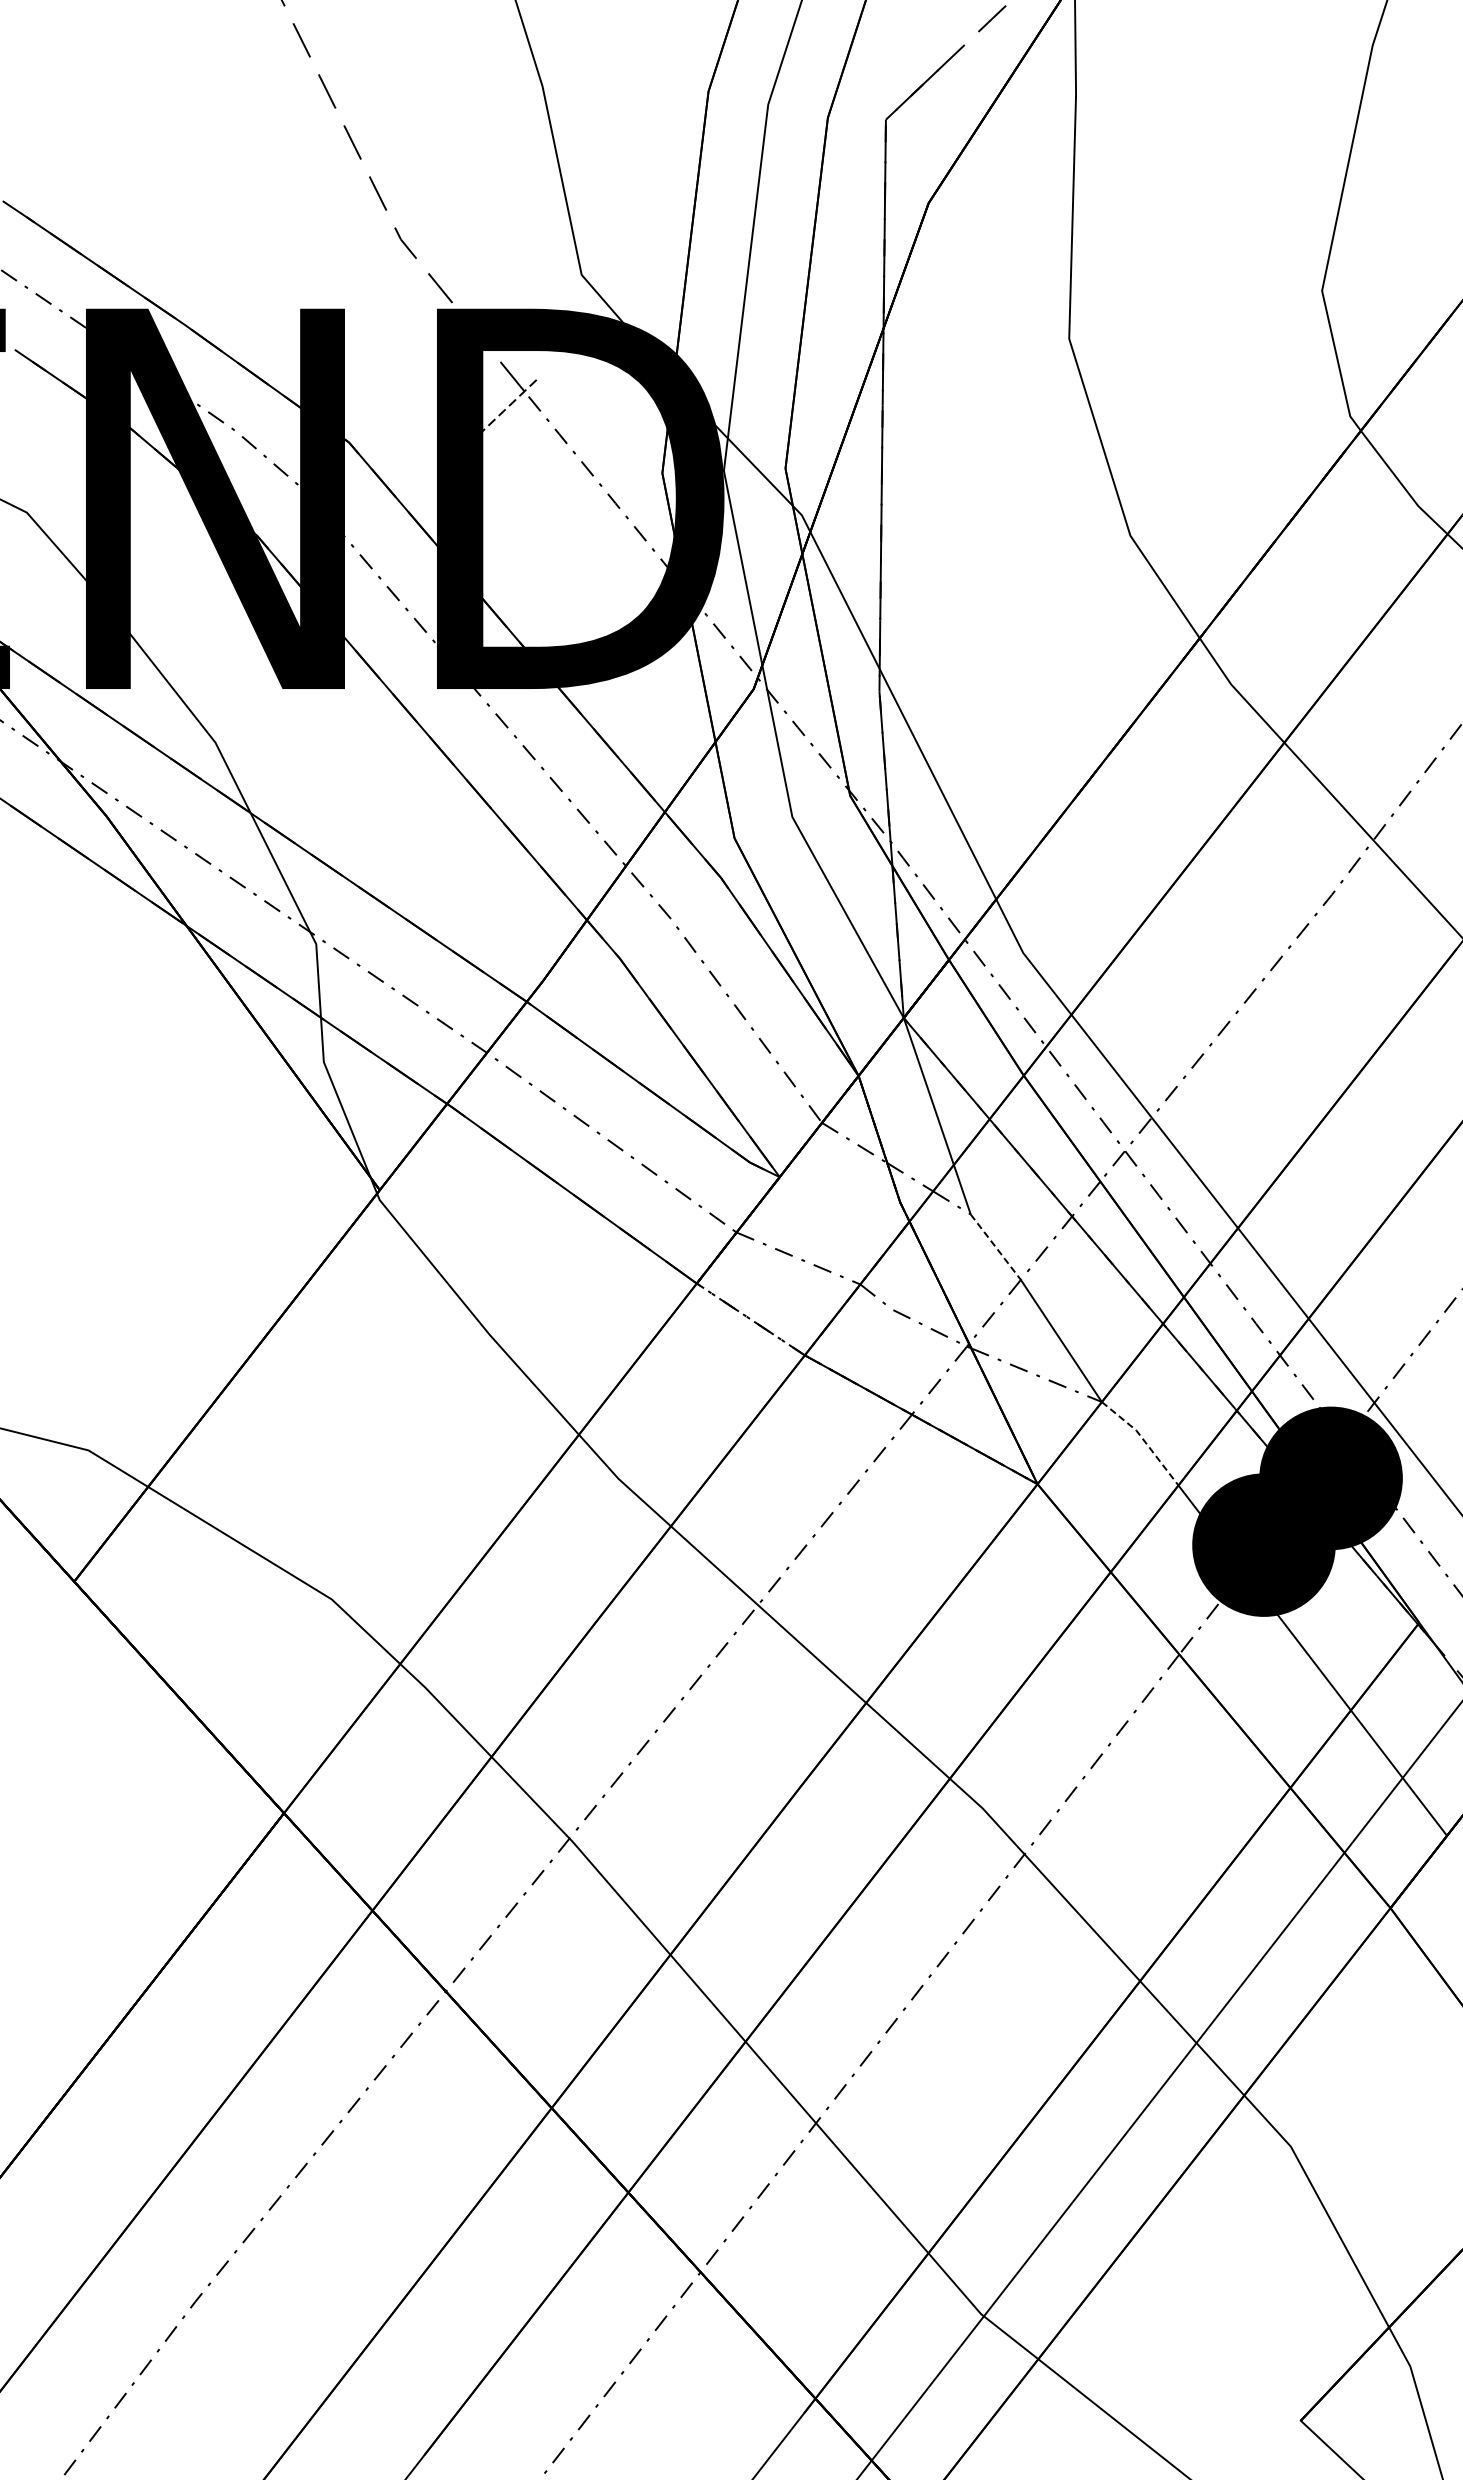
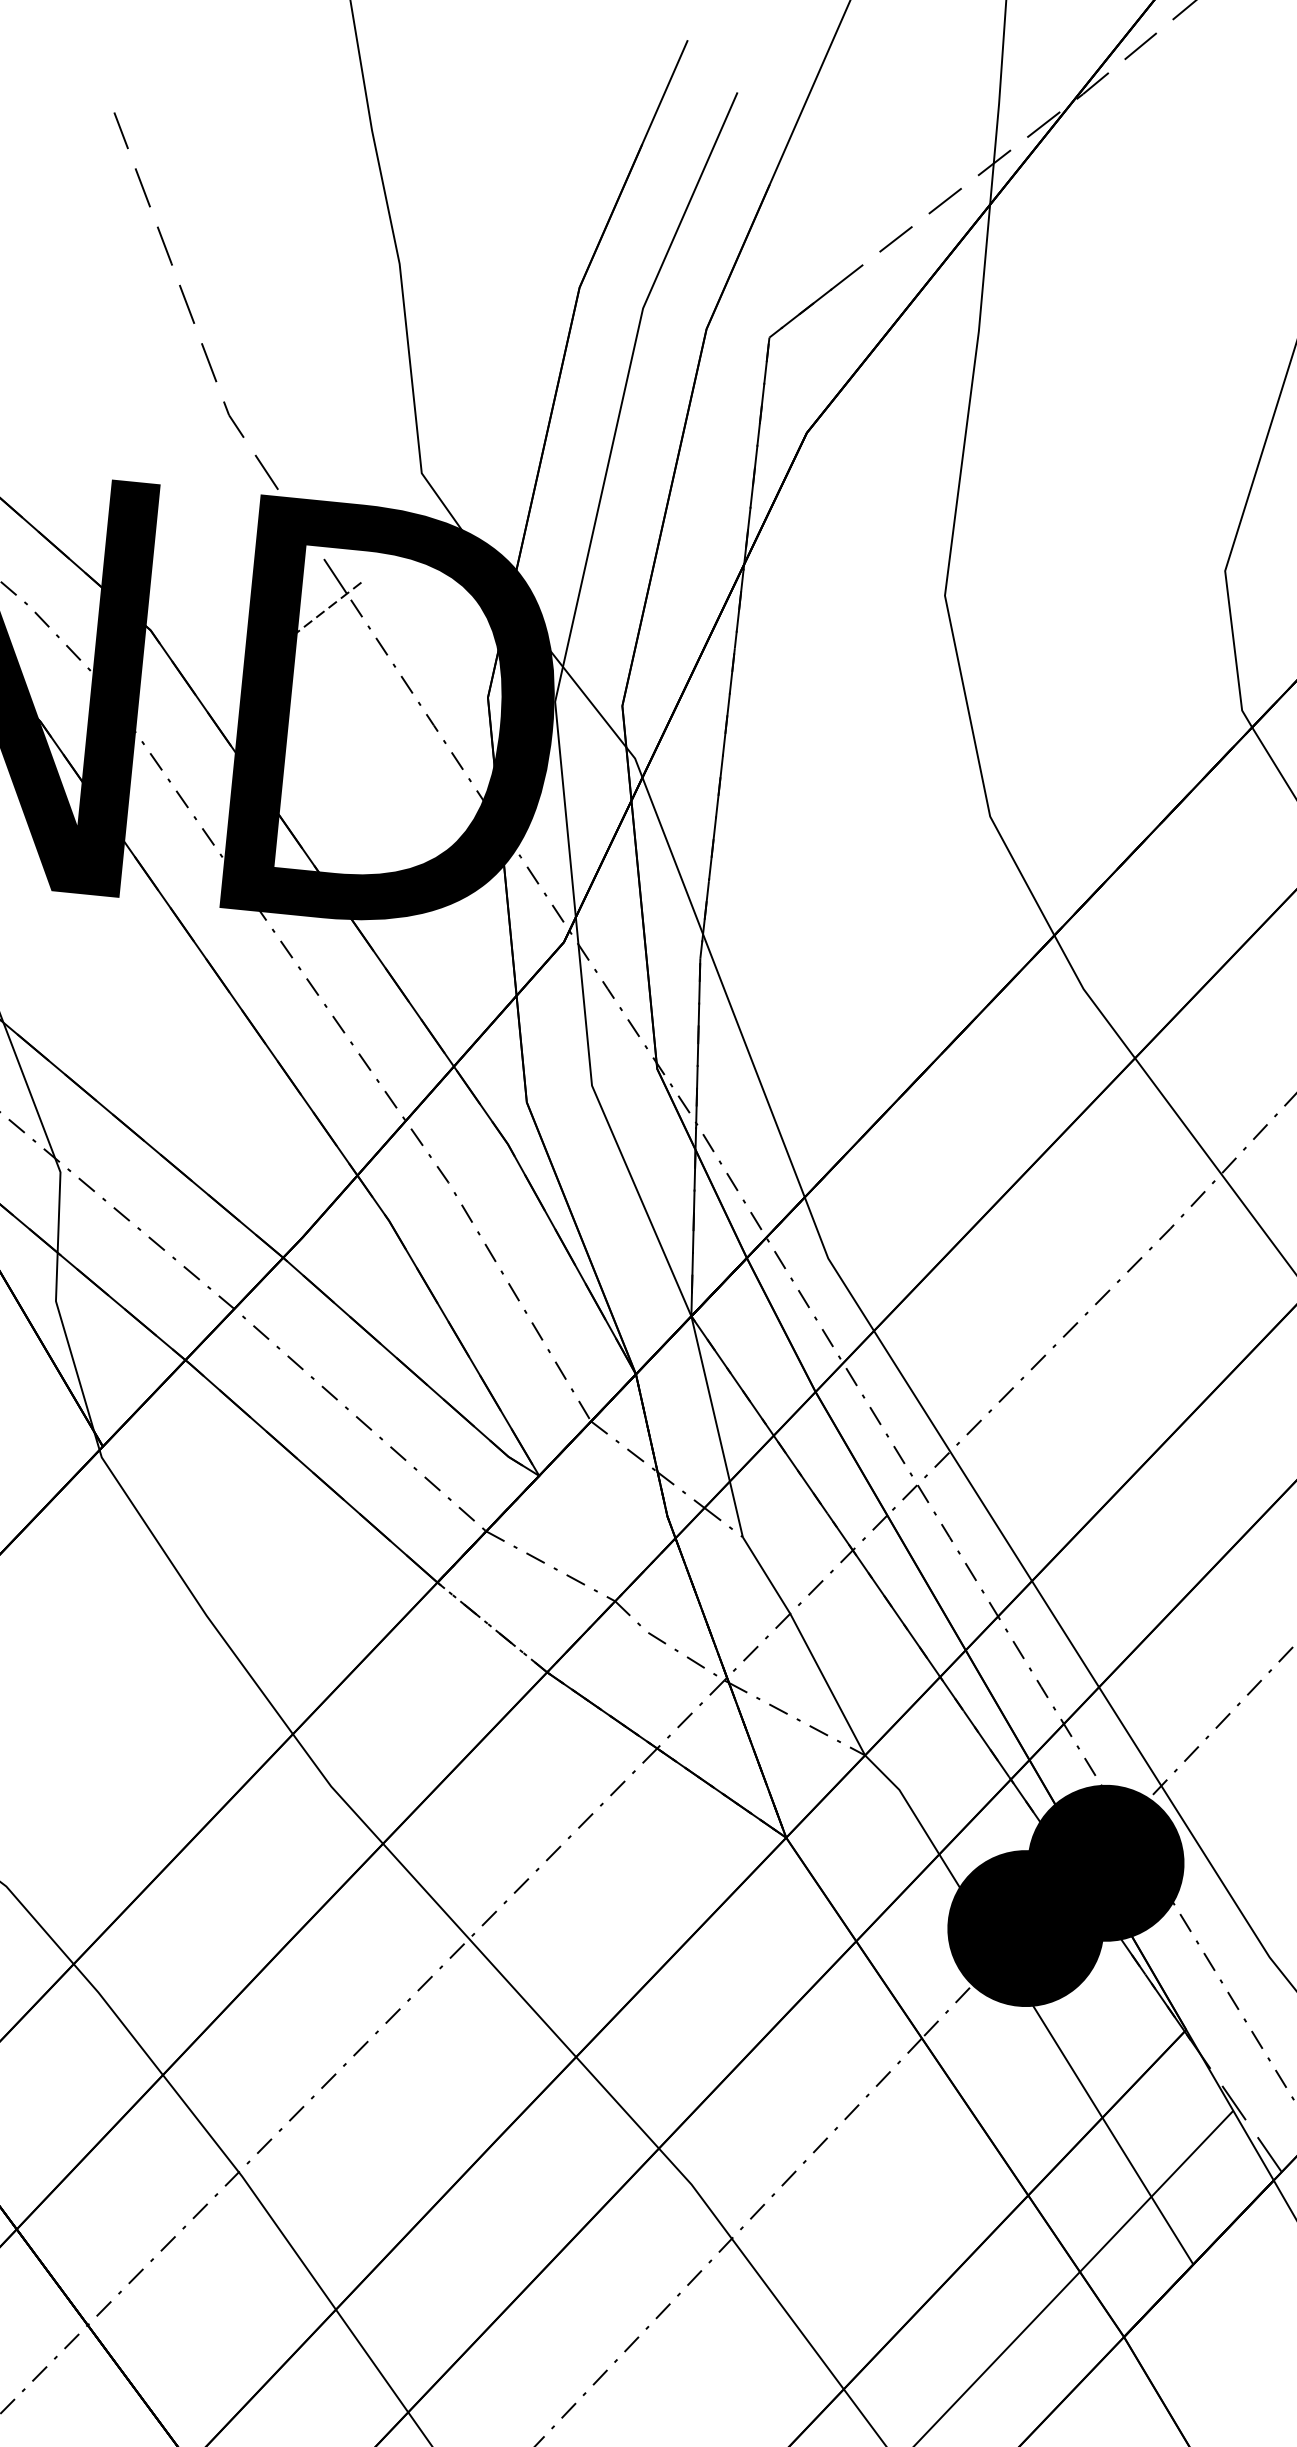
line: (996, 1247) -> (767, 1575), dashed -> solid
line: (1143, 1439) -> (906, 1800), dashed -> solid

